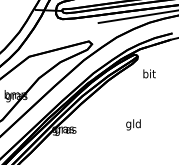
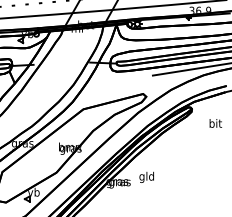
text: (149, 73) -> (215, 123), moved
text: (133, 123) -> (146, 176), moved

